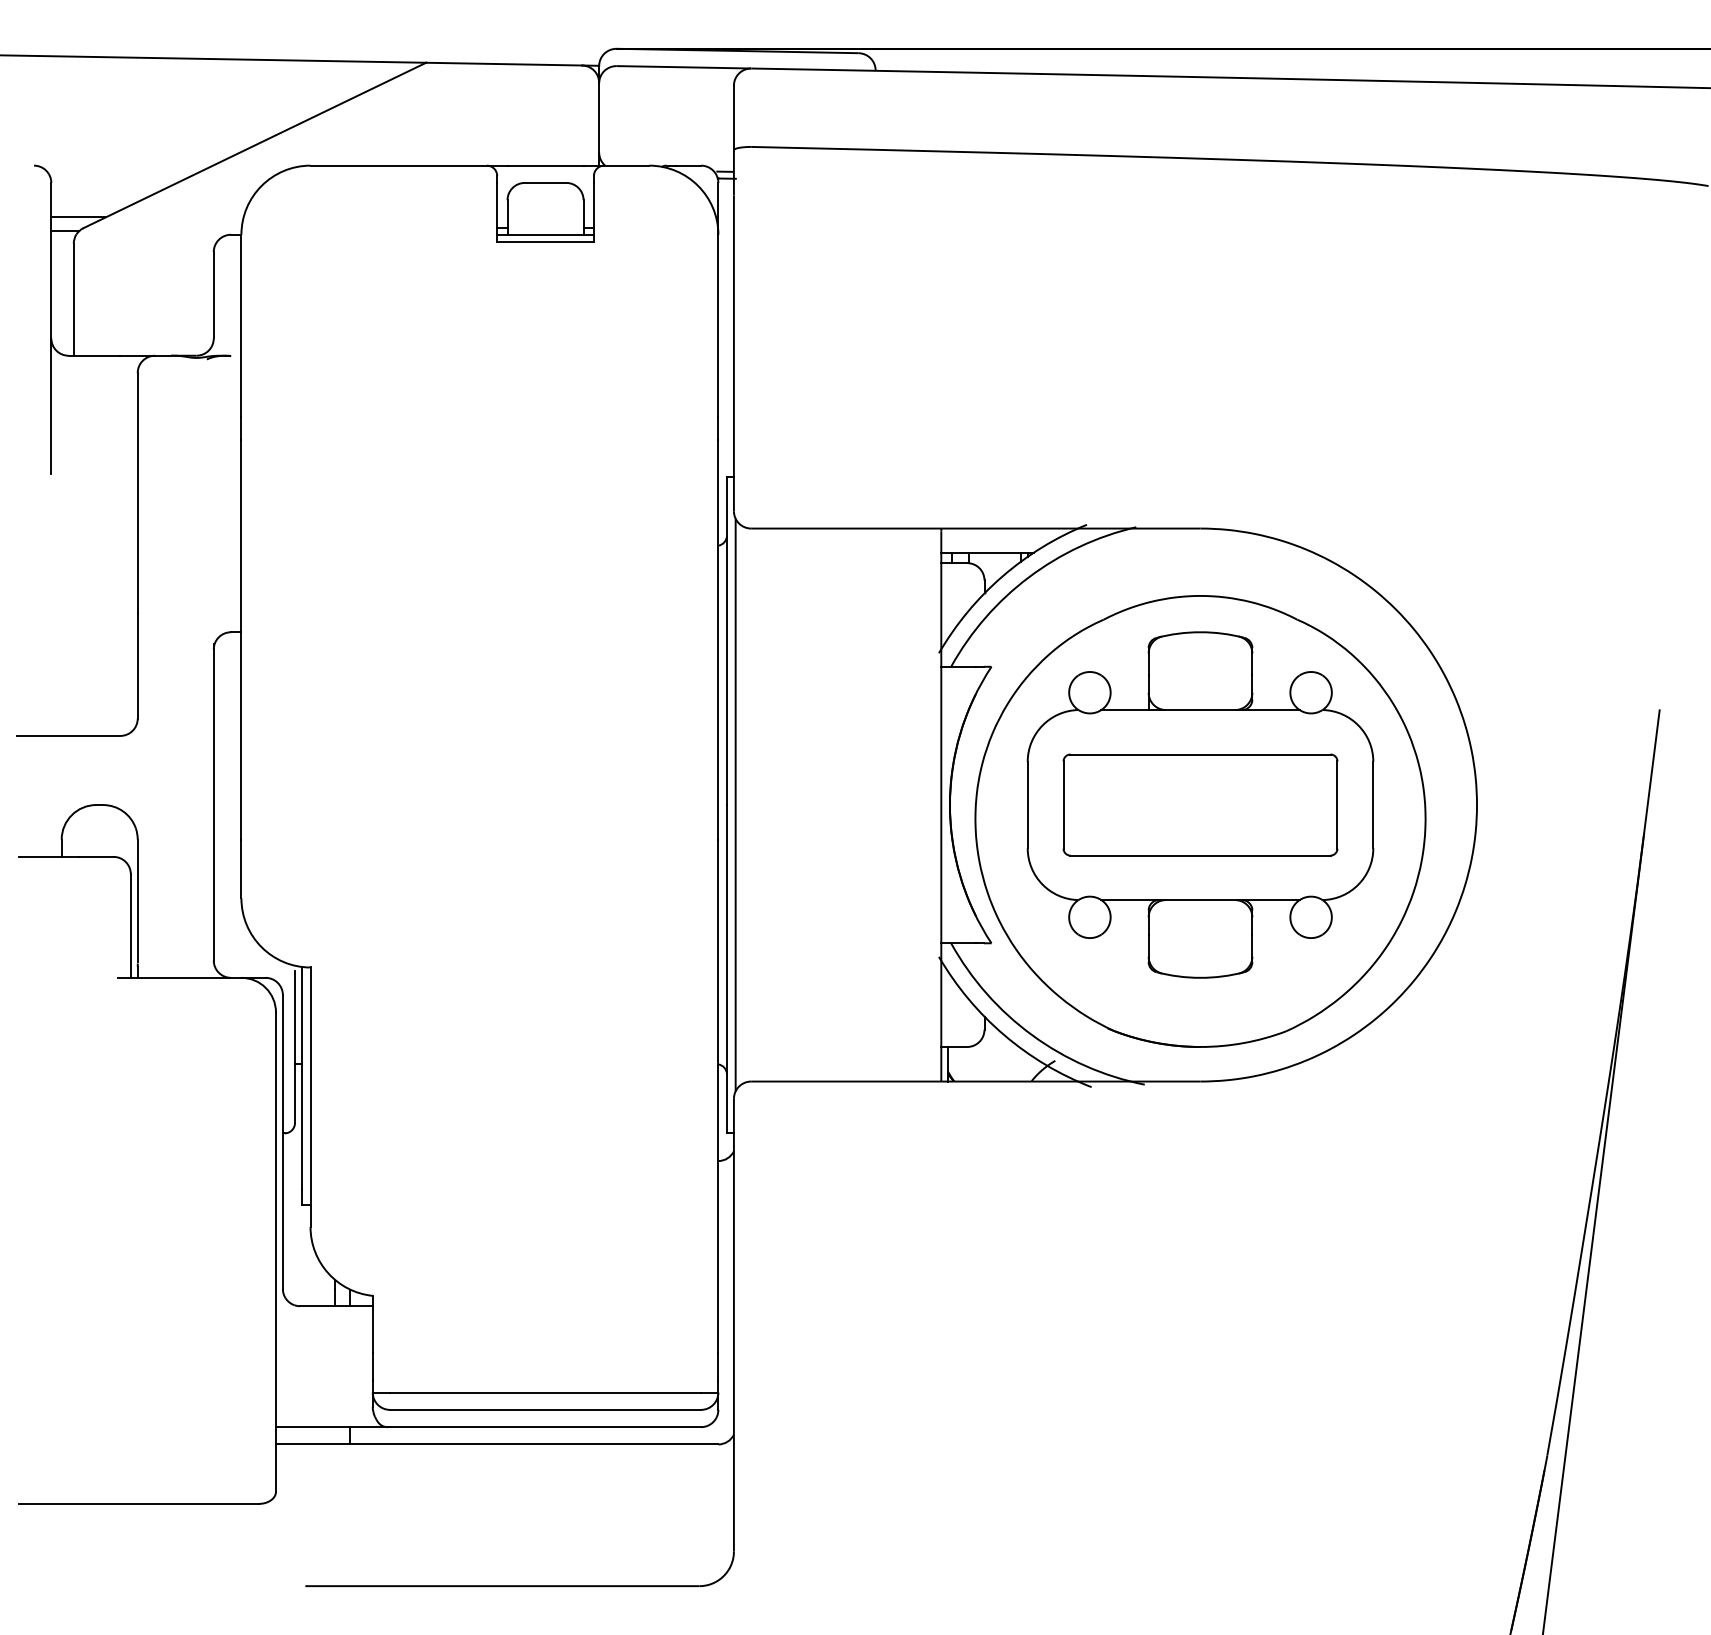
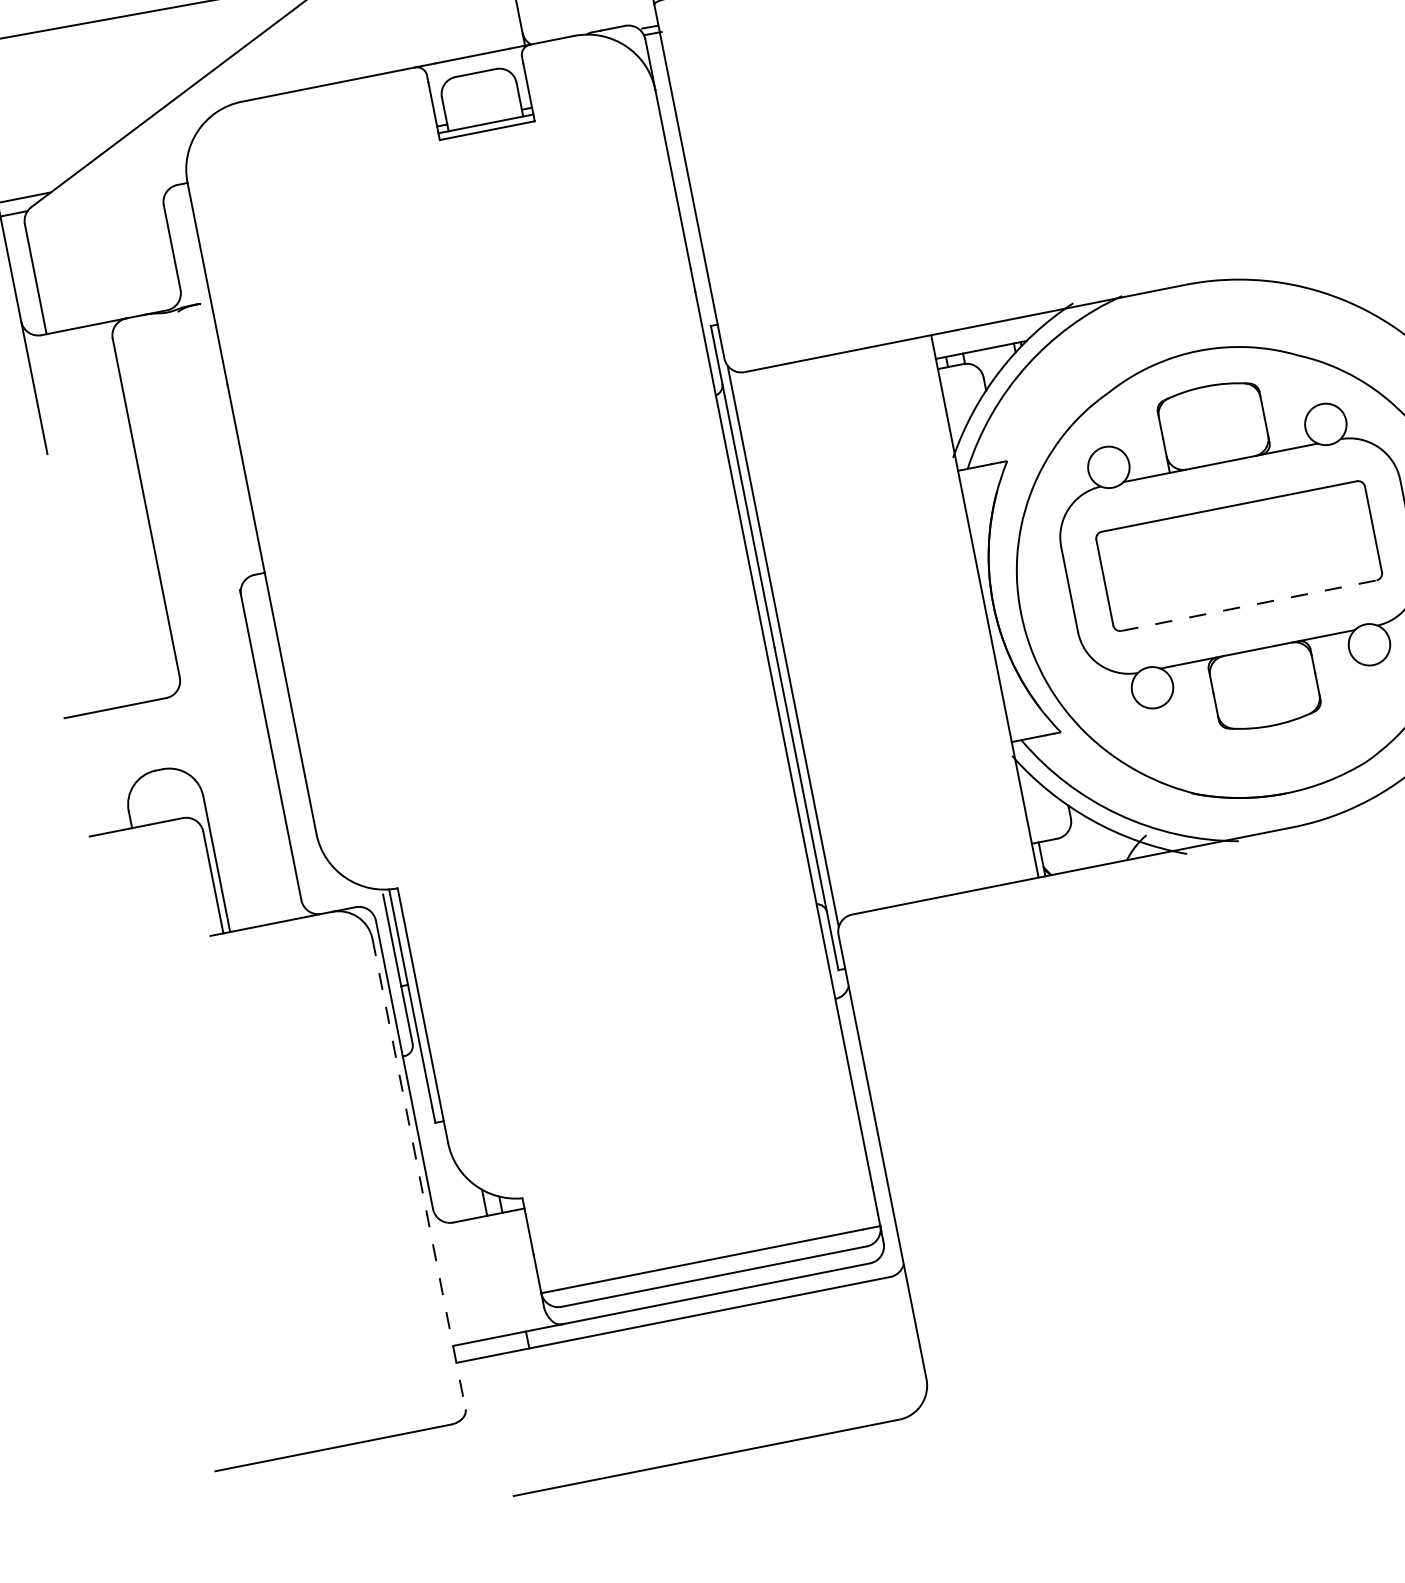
line: (1201, 855) -> (1249, 605), solid -> dashed
line: (275, 1252) -> (418, 1174), solid -> dashed

